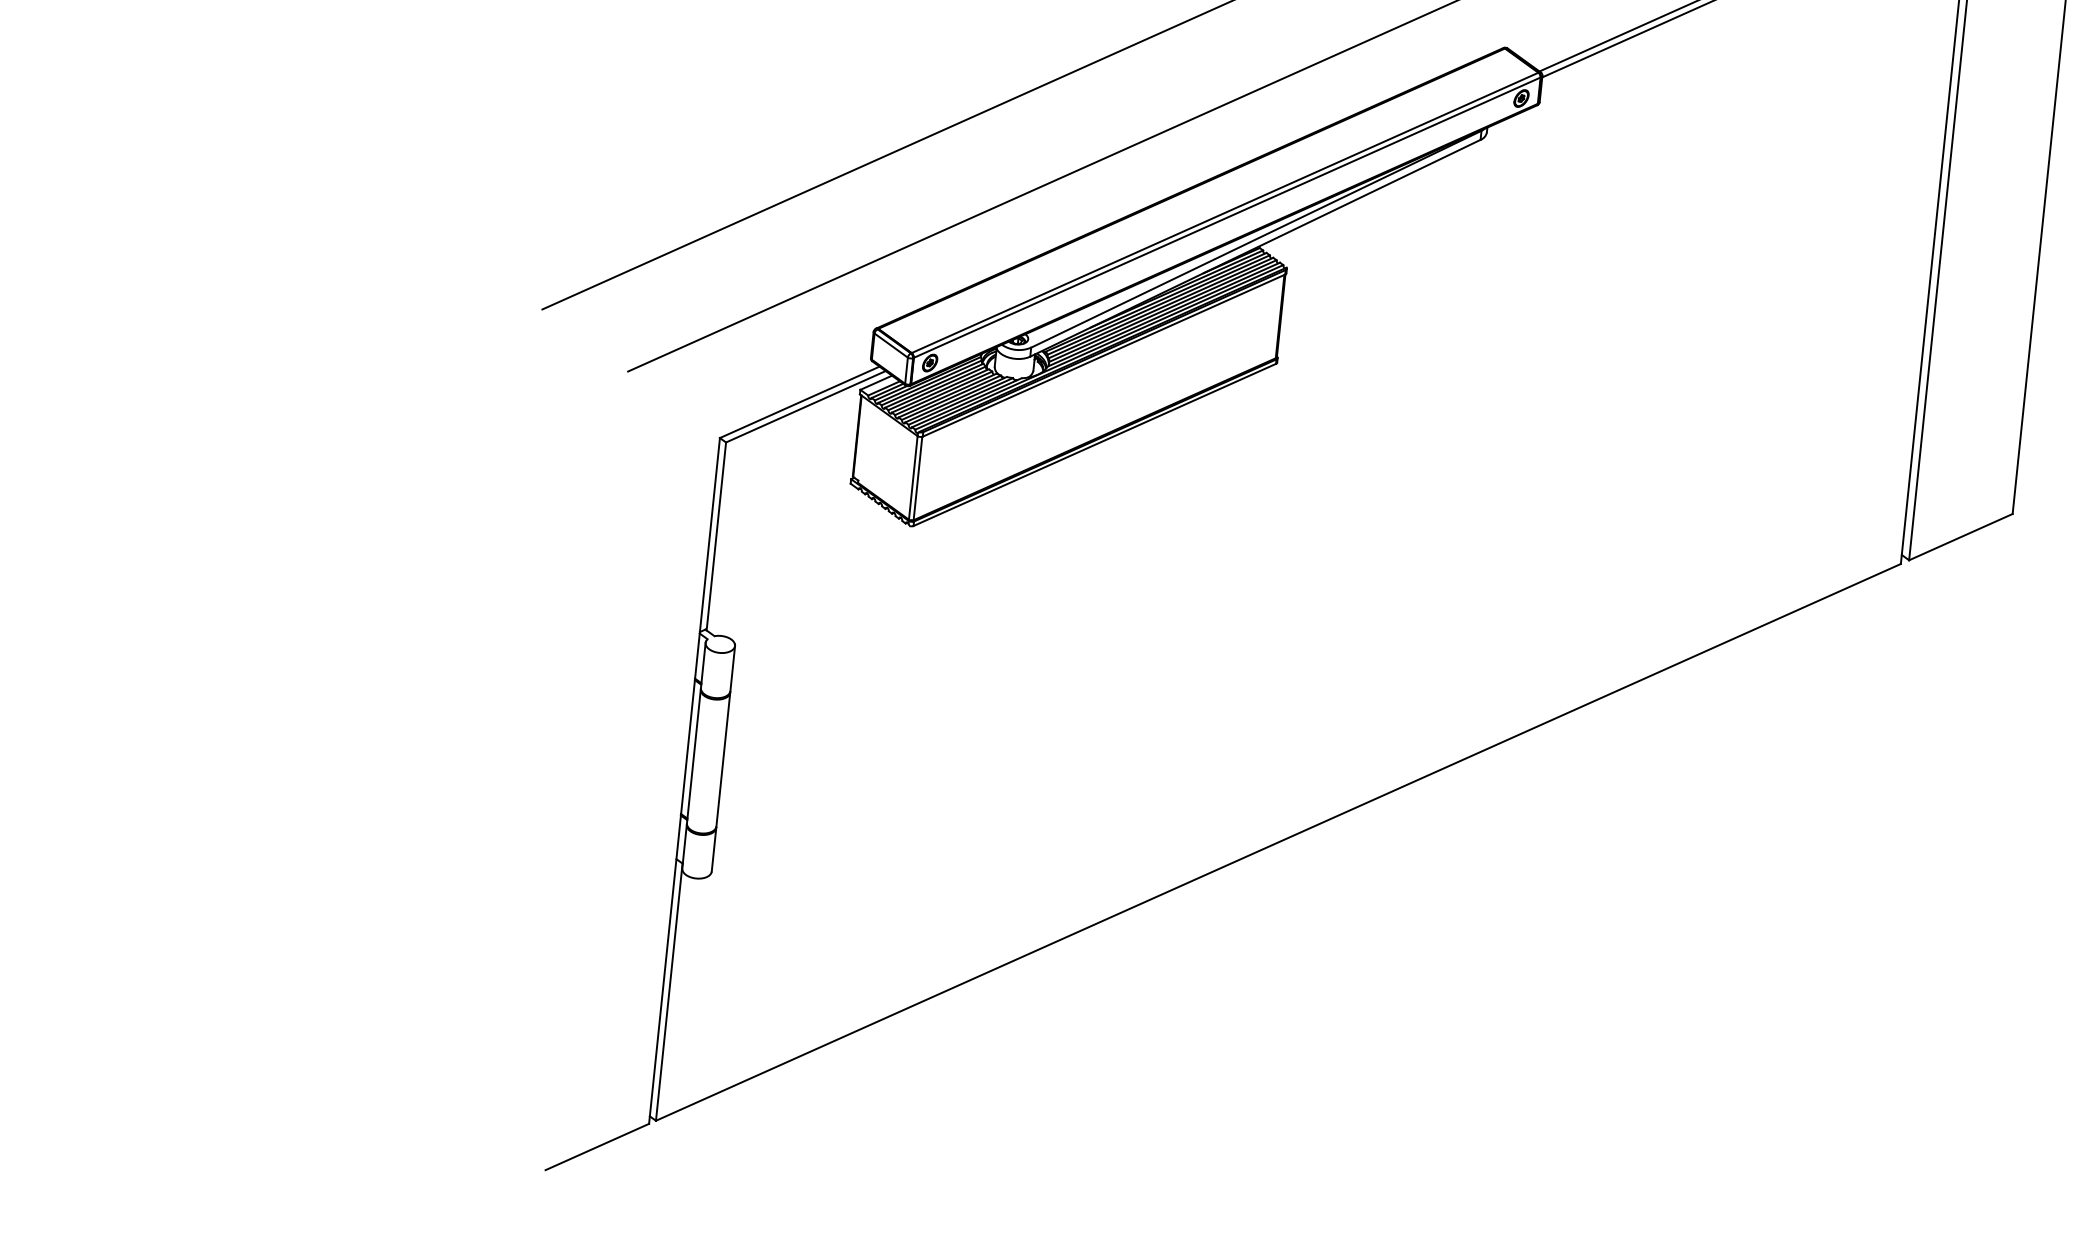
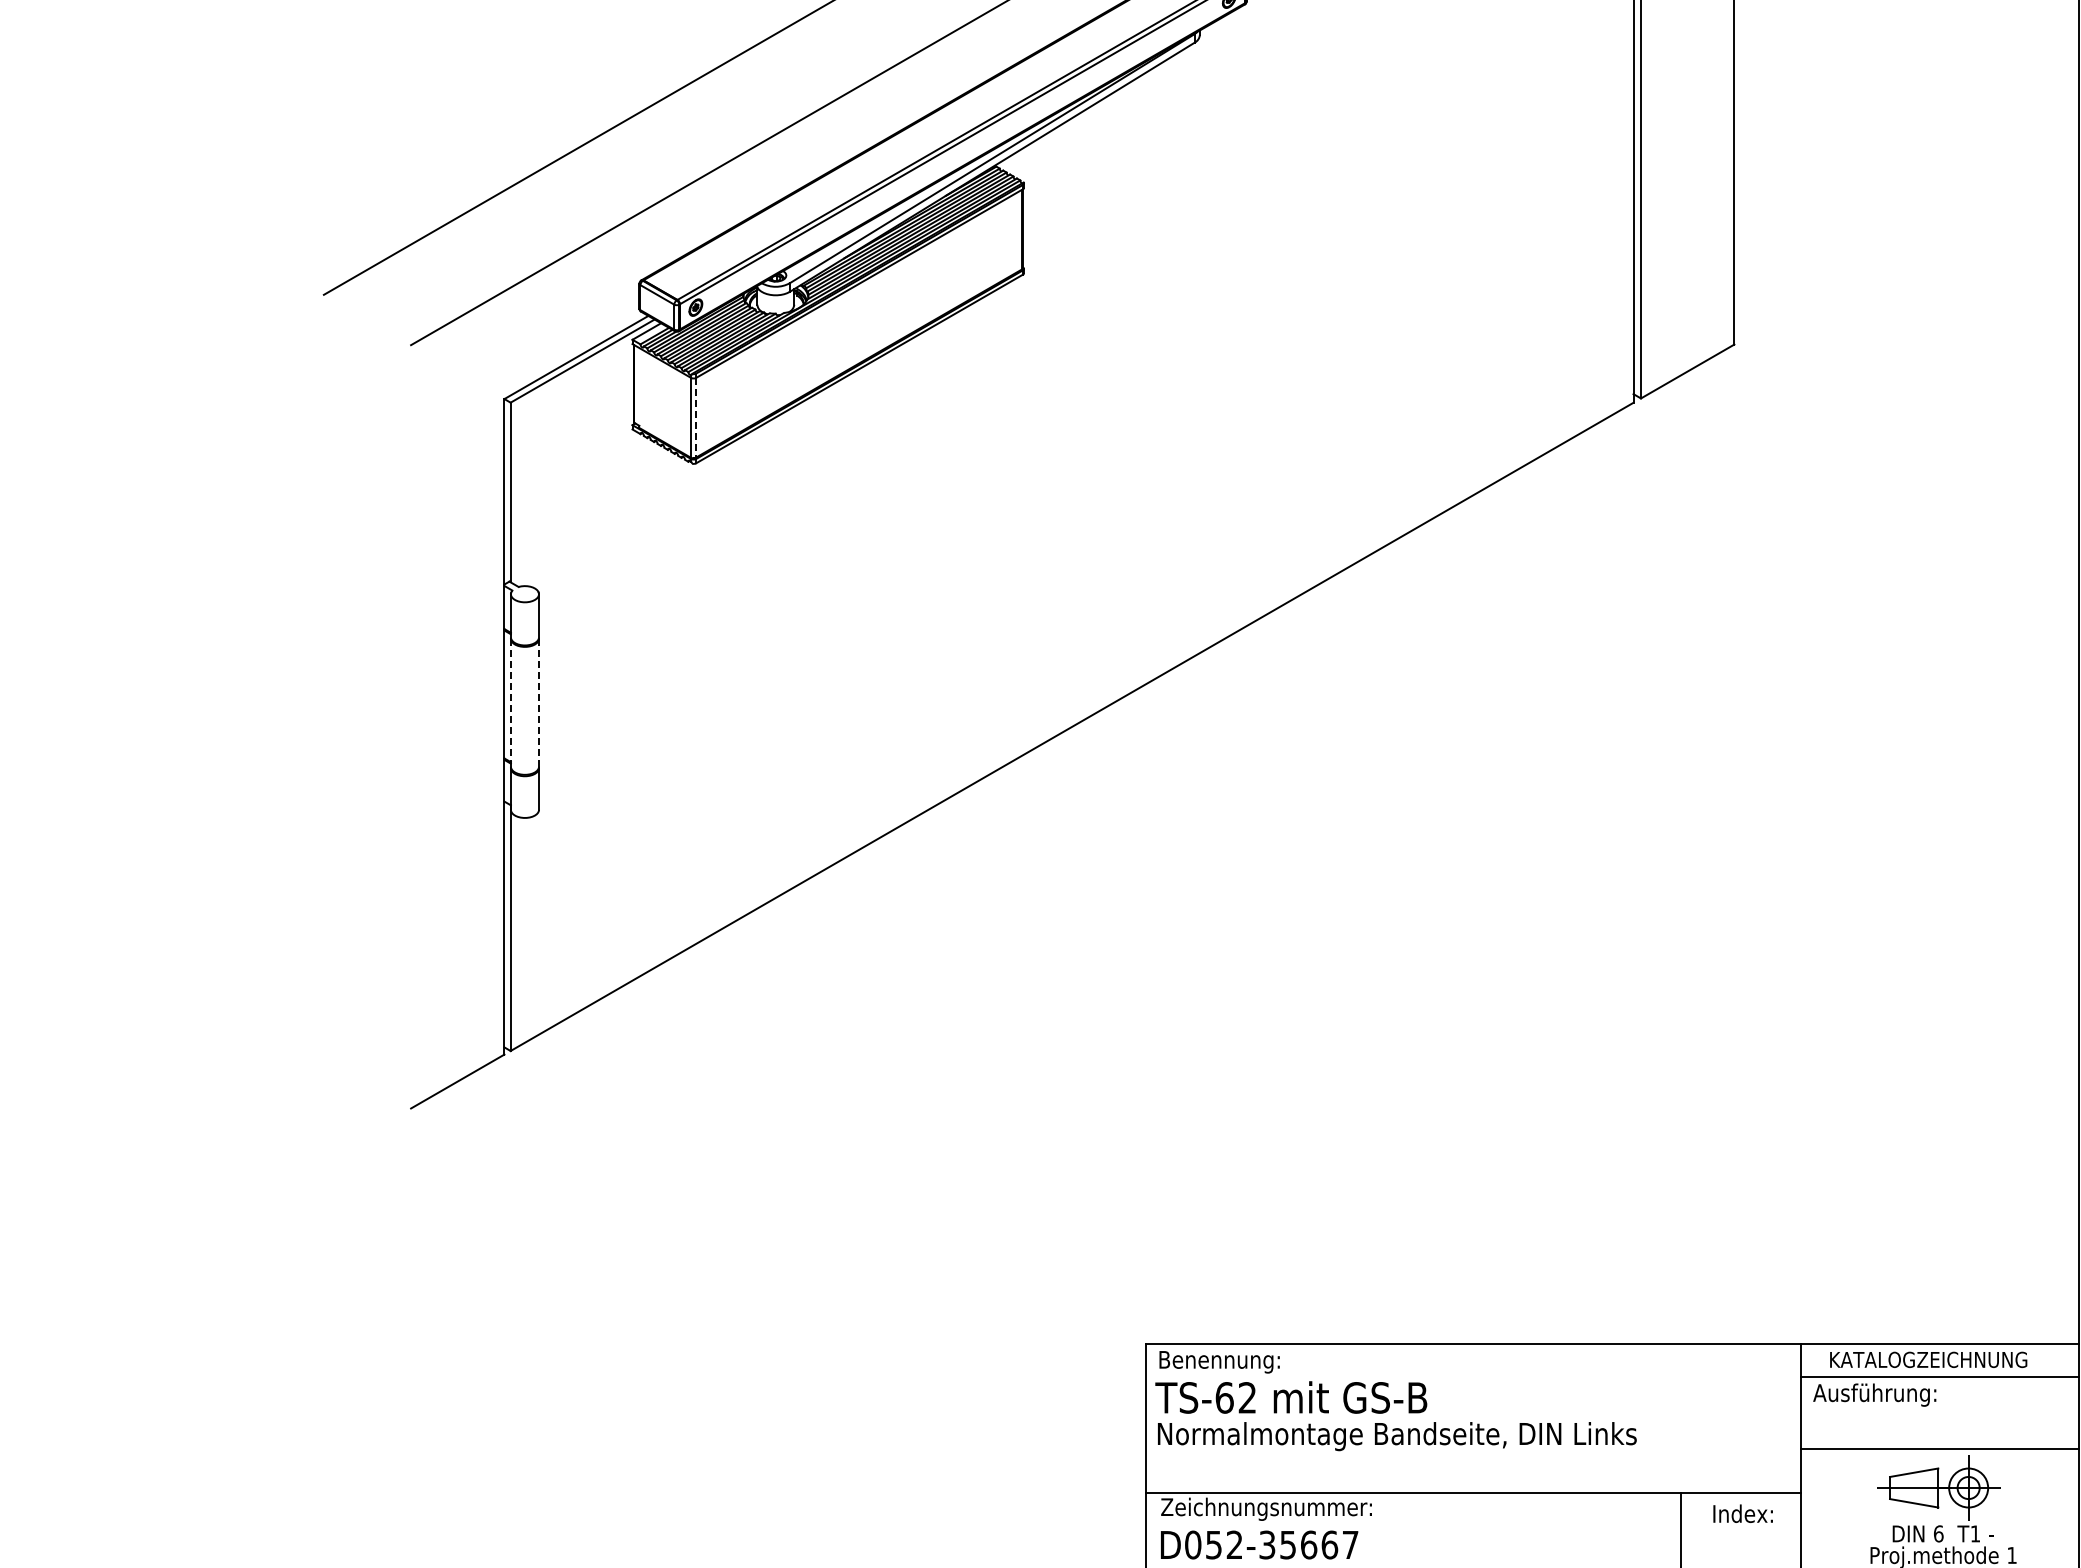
line: (917, 479) -> (695, 418), solid -> dashed
line: (693, 756) -> (510, 702), solid -> dashed
line: (723, 759) -> (539, 702), solid -> dashed

